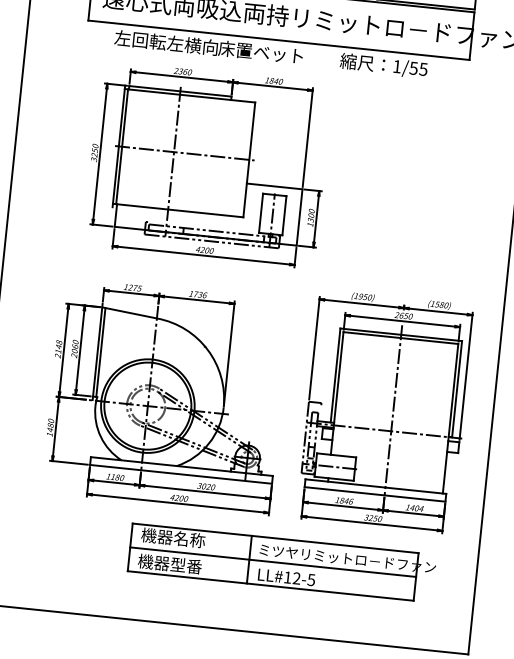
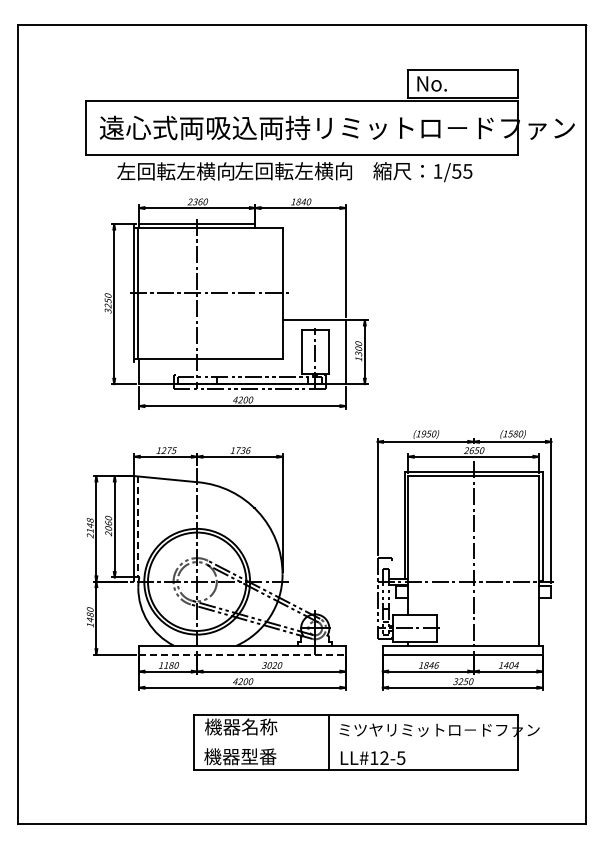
text: (270, 53) -> (293, 171), 床置ベット -> 左回転左横向
line: (101, 353) -> (138, 527), solid -> dashed
line: (181, 474) -> (242, 654), solid -> dashed
line: (272, 562) -> (355, 742), removed

